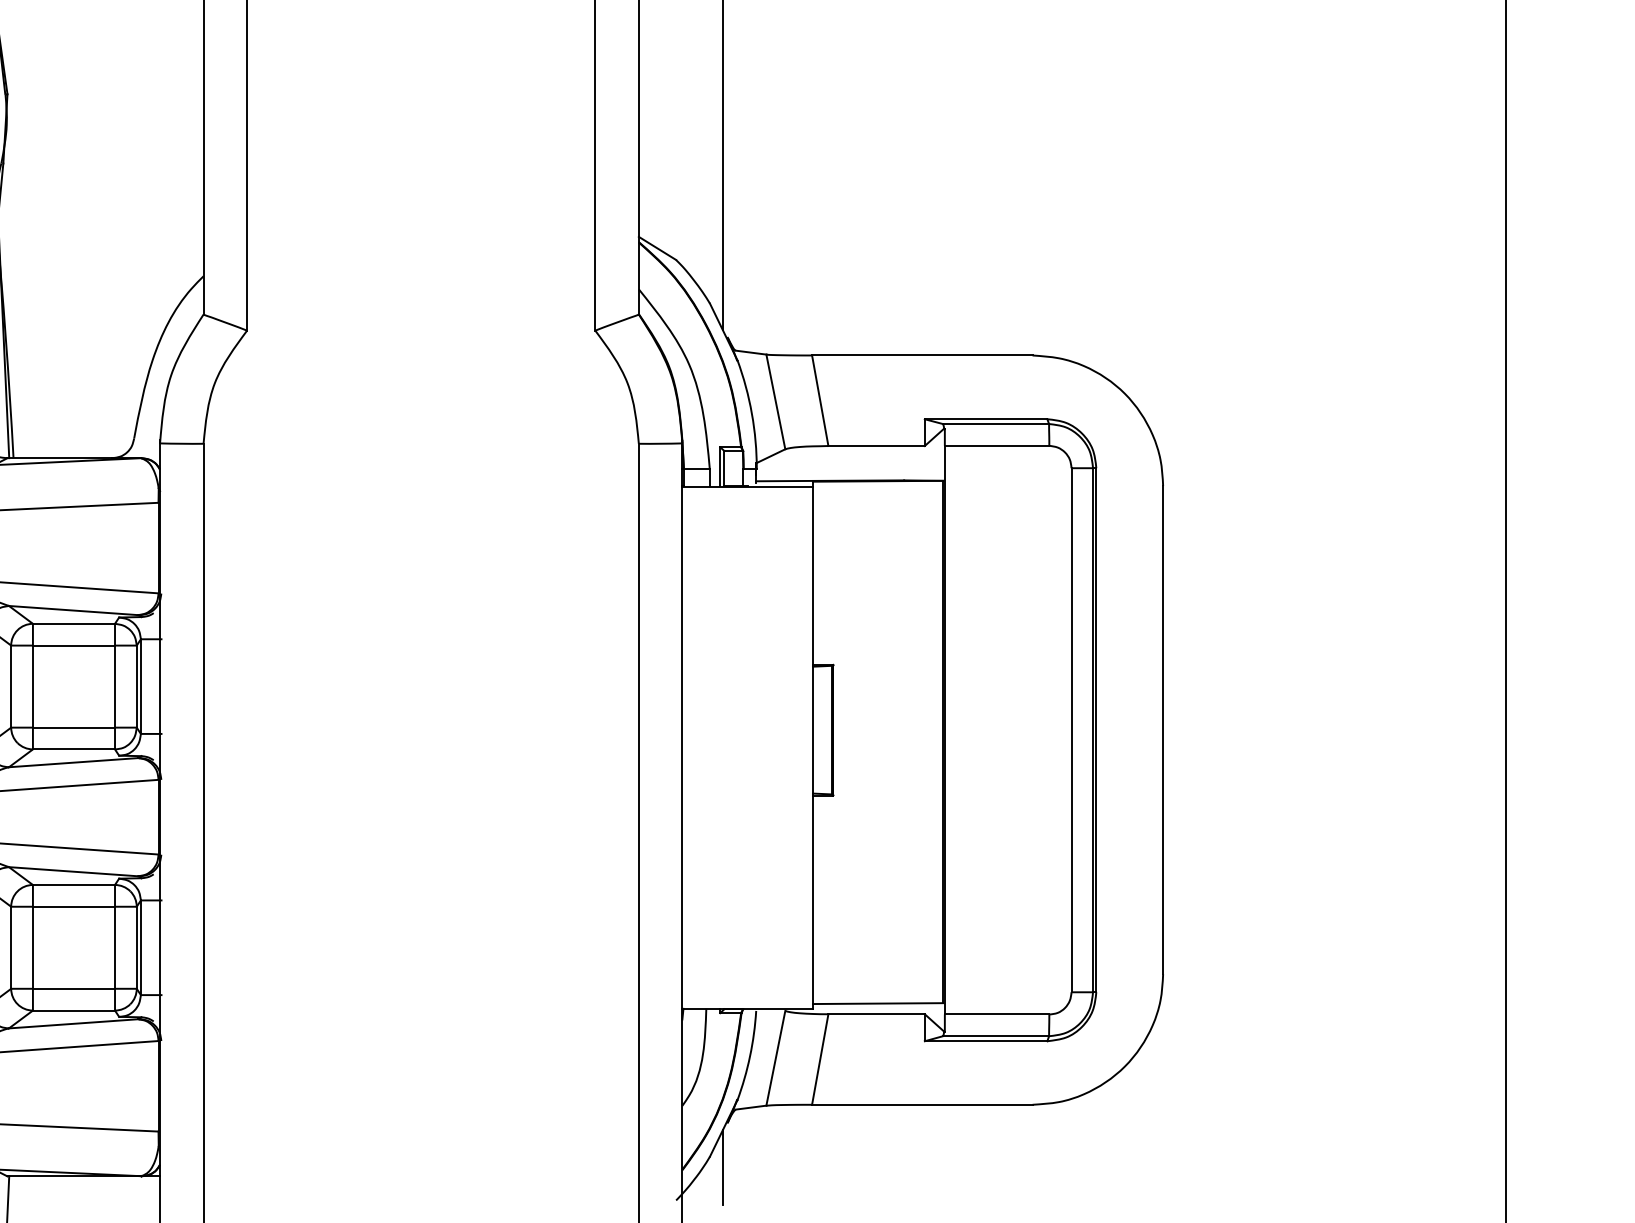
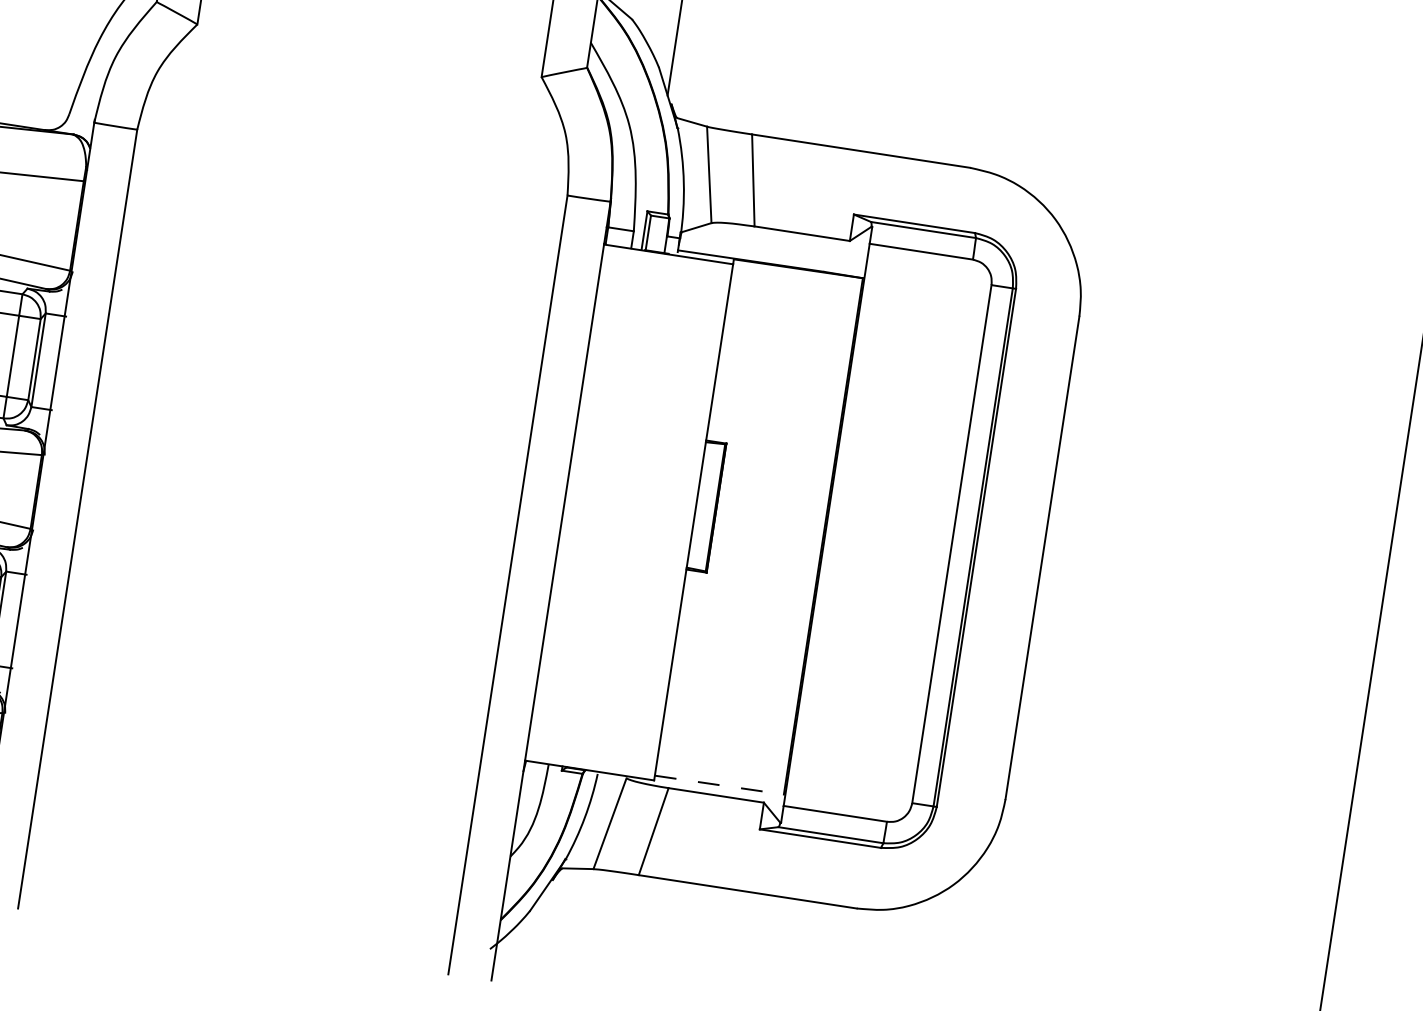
line: (878, 1003) -> (719, 785), solid -> dashed
line: (722, 1167) -> (540, 923), removed

